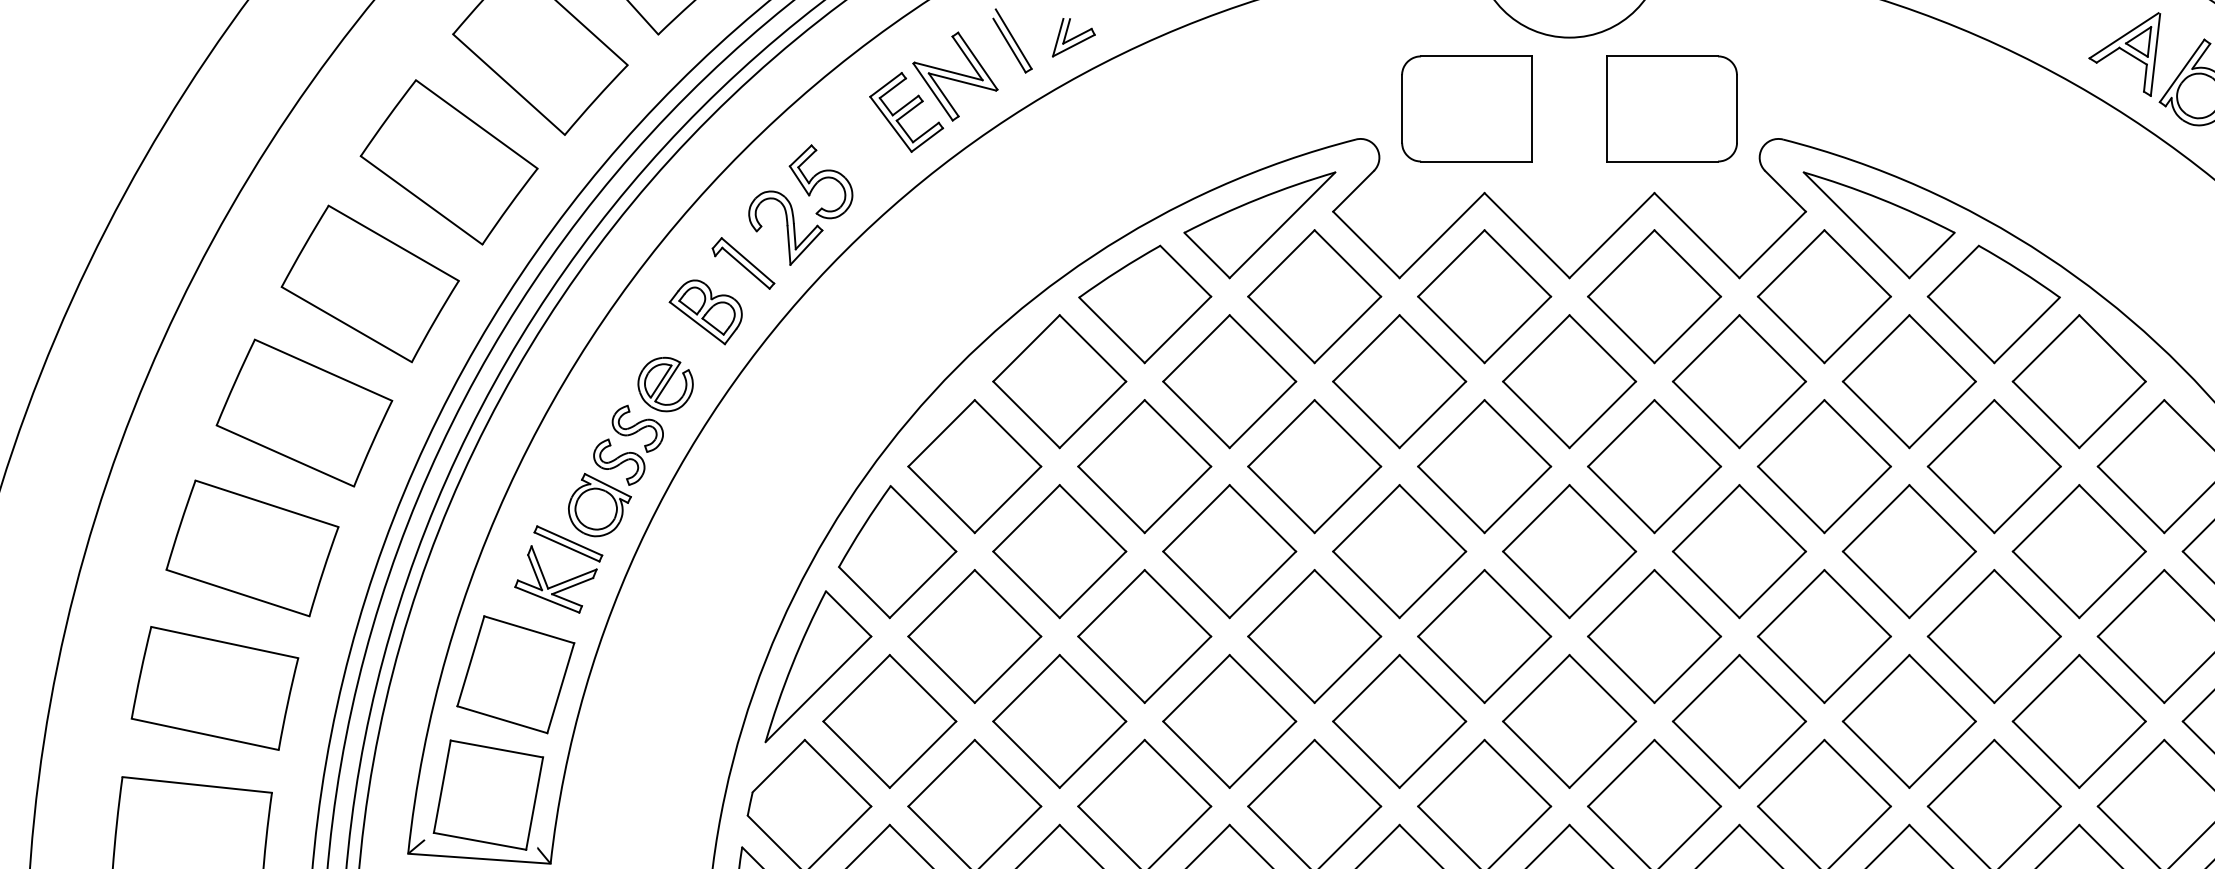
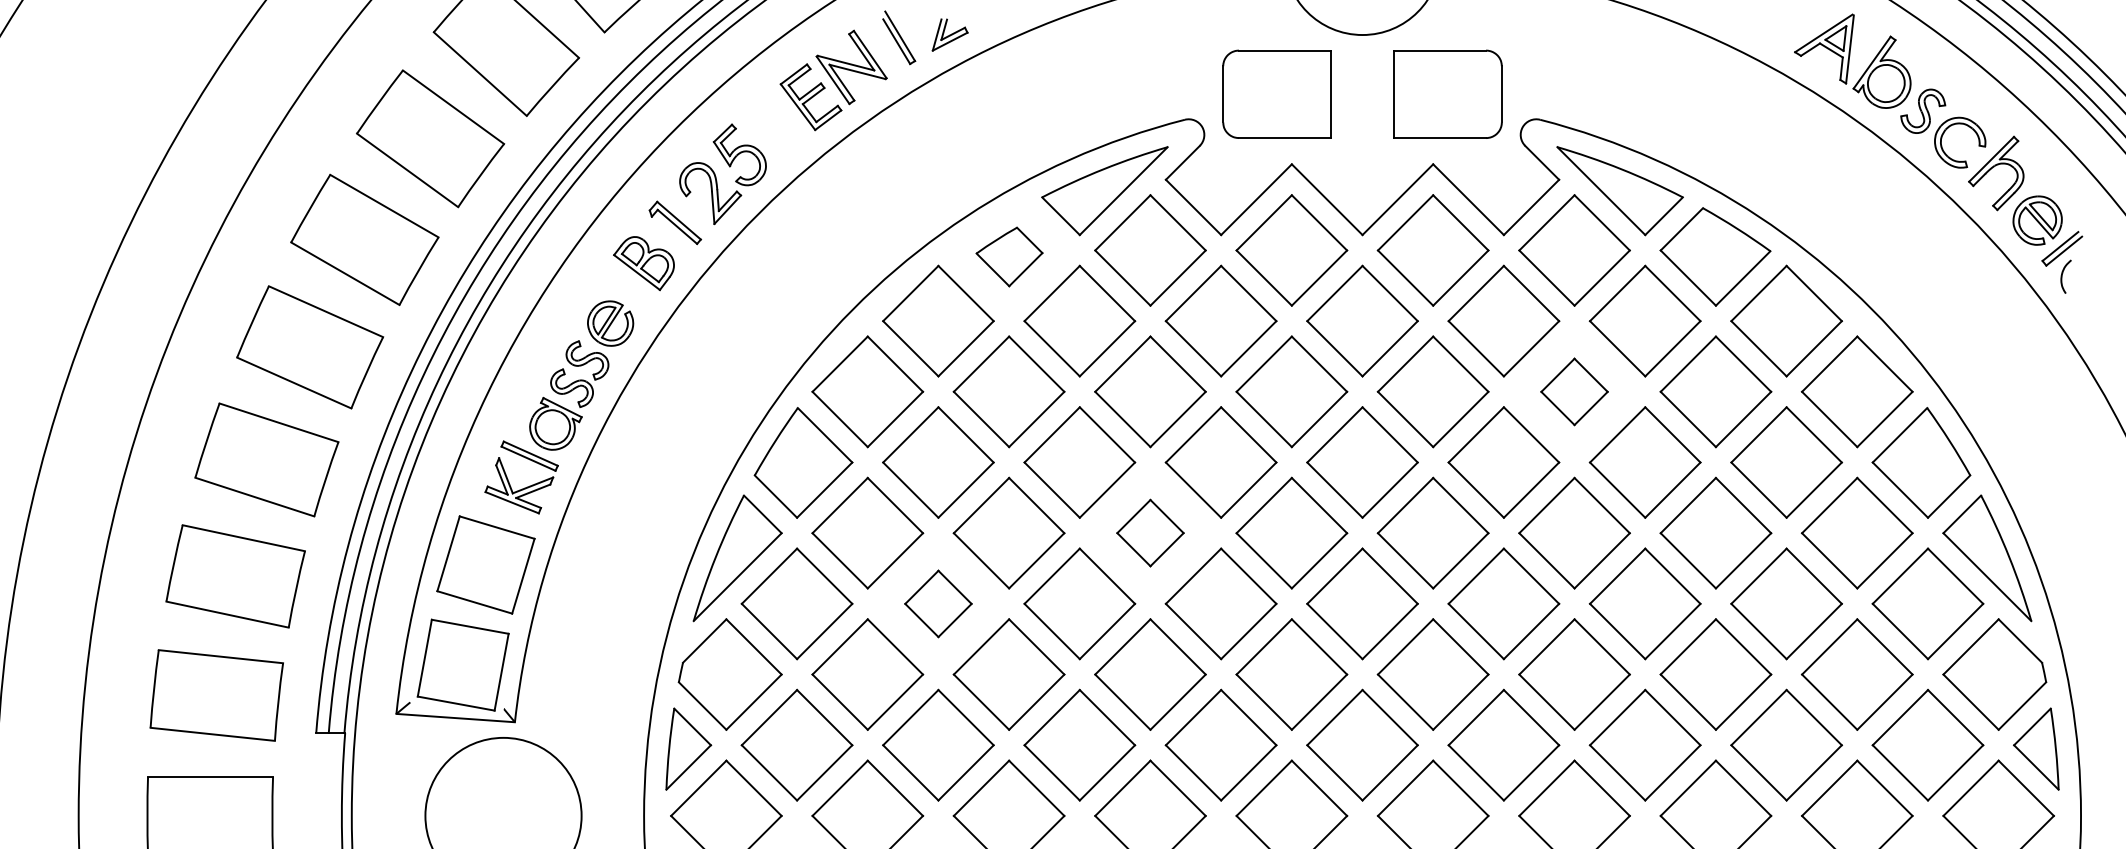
part: (1145, 303) -> (1009, 256), size x0.6
part: (1824, 466) -> (1574, 391), size x0.6
part: (1314, 635) -> (1150, 532), size x0.6
part: (1059, 721) -> (938, 603), size x0.6

